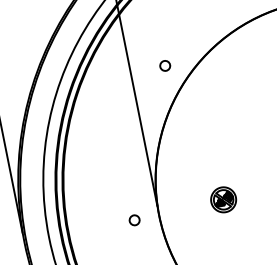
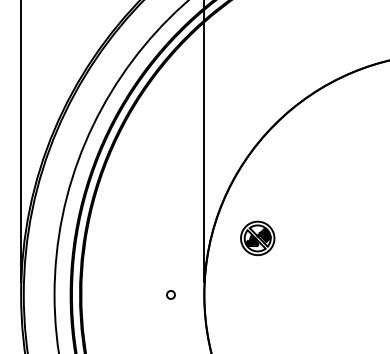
circle: (164, 65) -> (250, 100), removed
part: (223, 199) -> (257, 237), moved
circle: (134, 220) -> (170, 294), size x0.6

